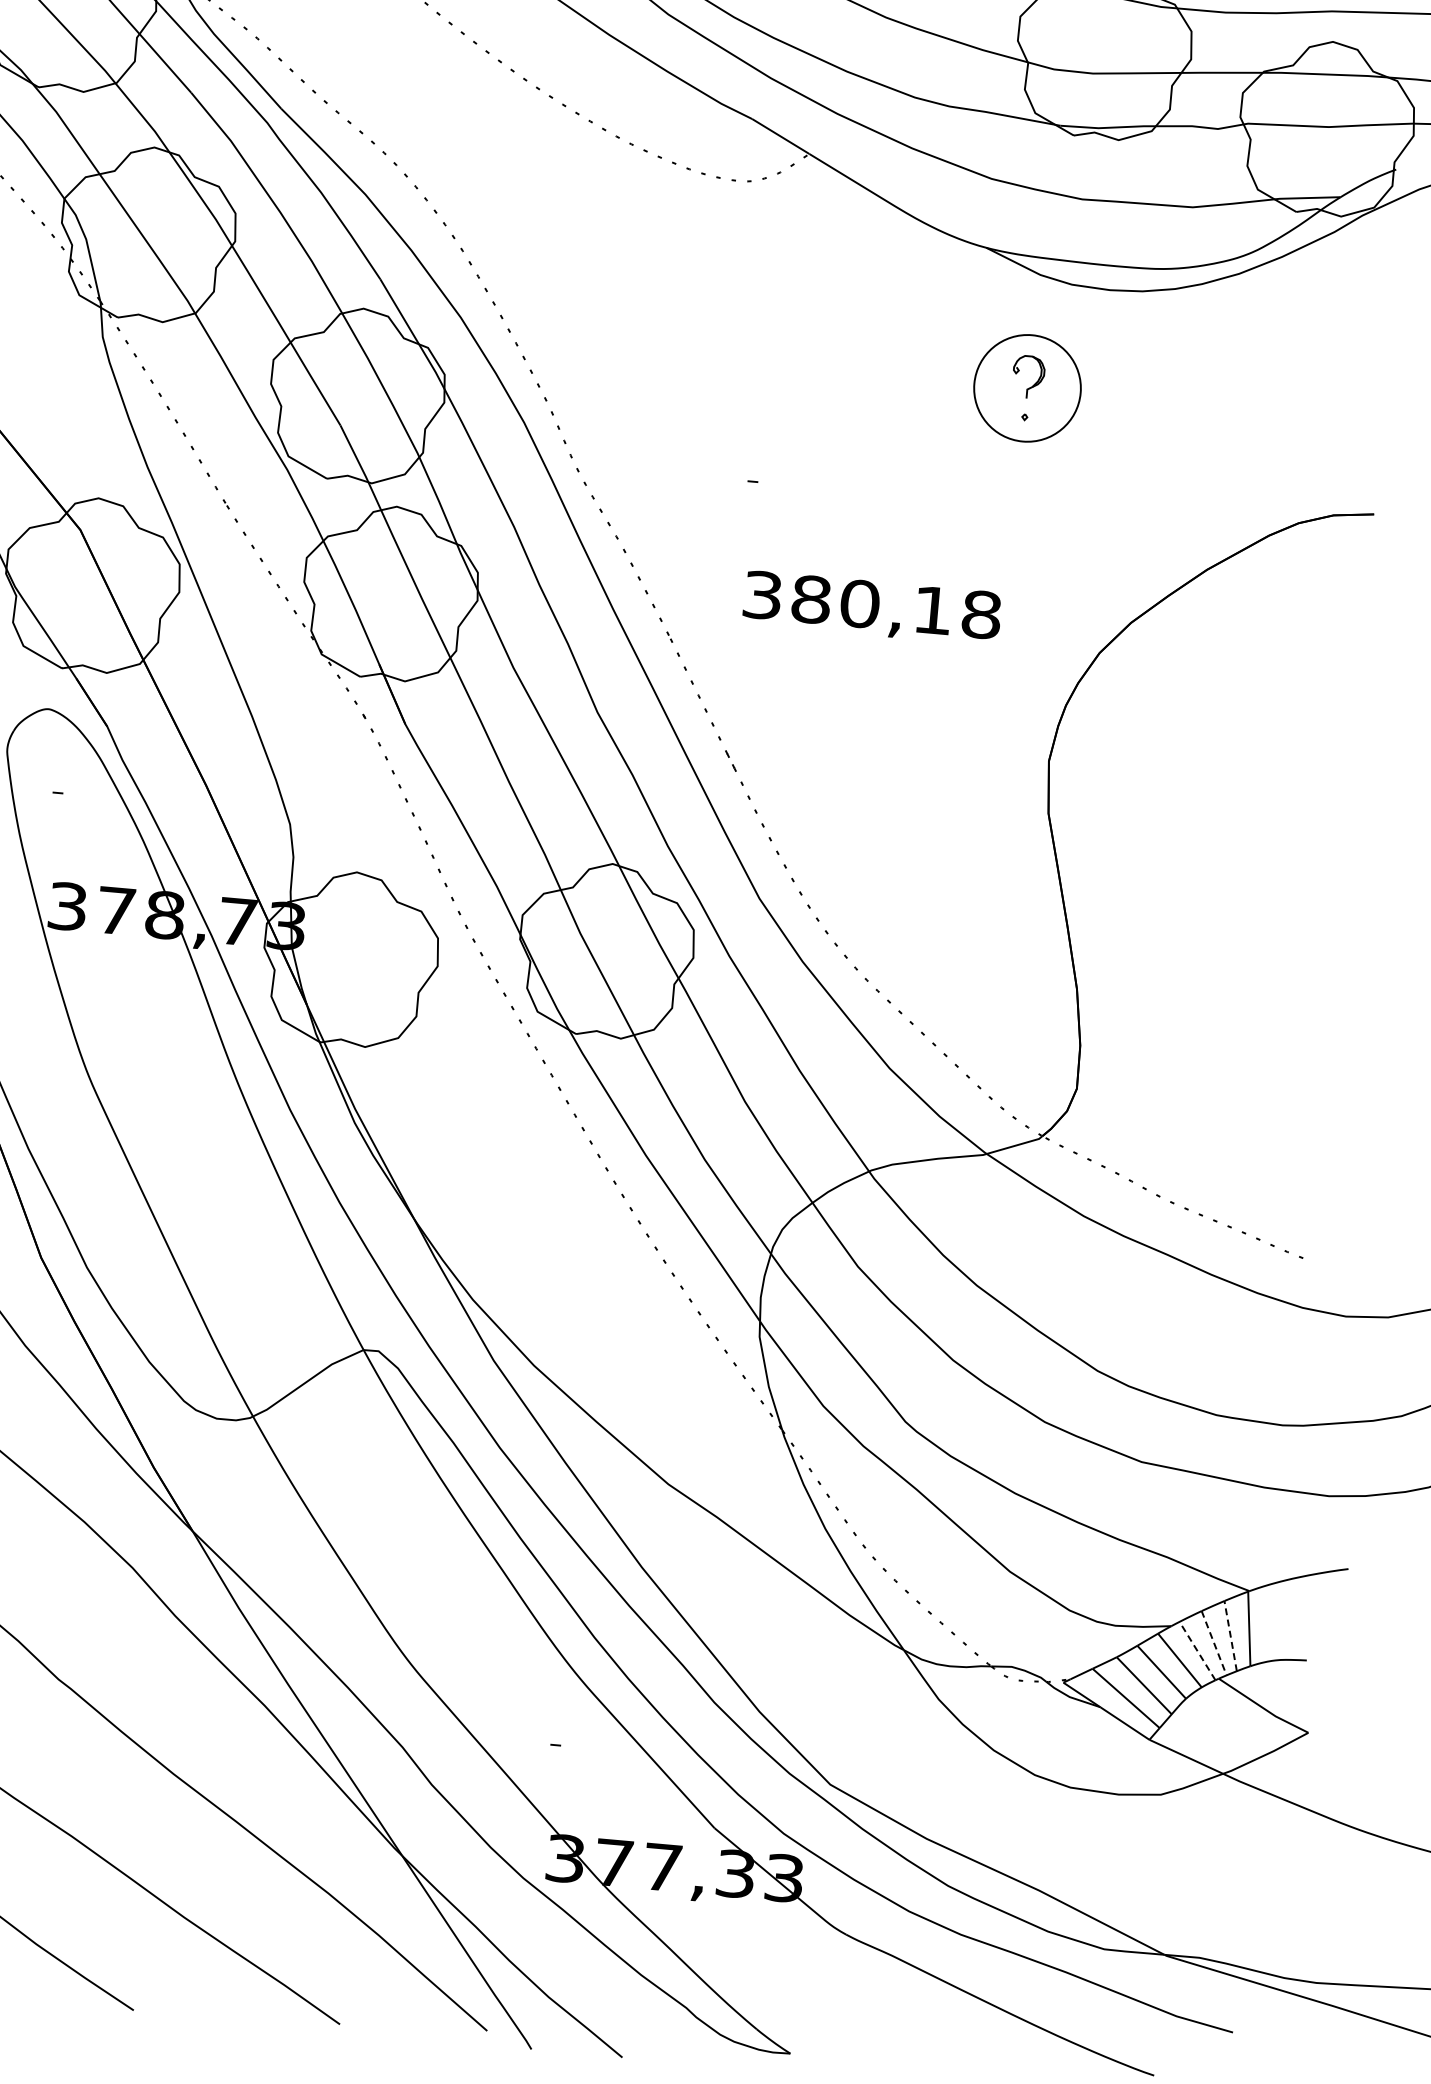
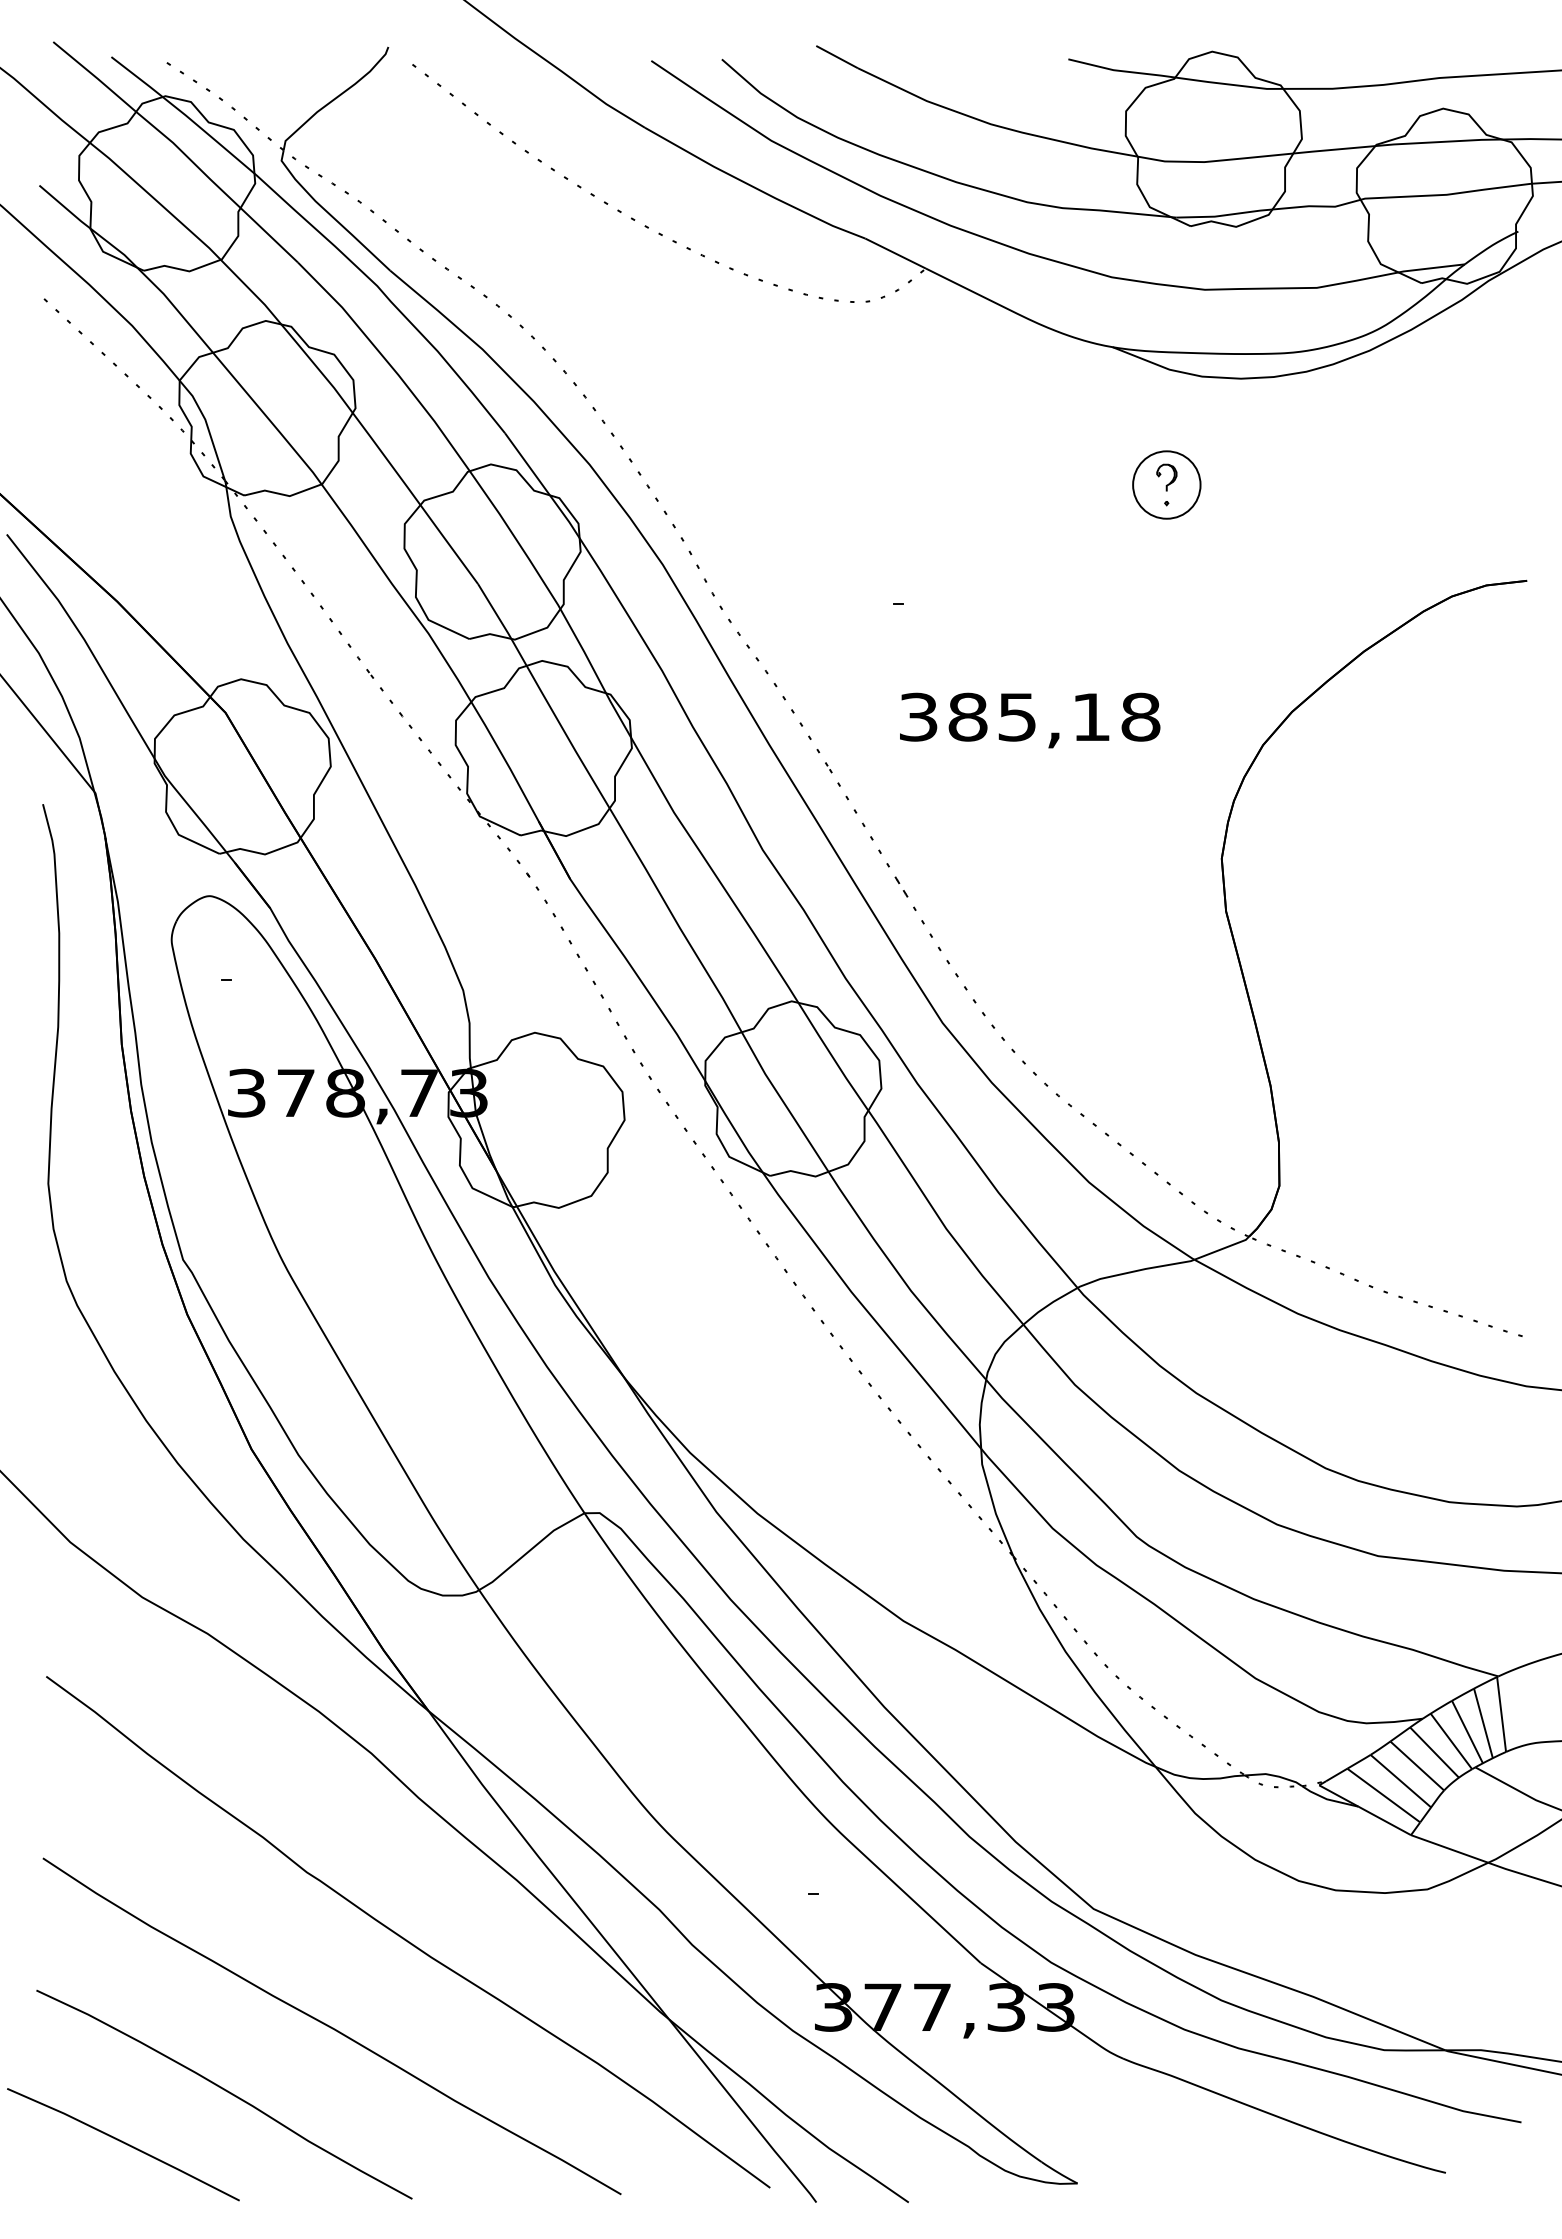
part: (1027, 387) -> (1166, 484), size x0.62
text: (860, 603) -> (1017, 716), 380,18 -> 385,18
line: (1230, 1635) -> (1483, 1722), dashed -> solid
line: (1214, 1643) -> (1467, 1732), dashed -> solid
line: (1197, 1651) -> (1451, 1741), dashed -> solid

